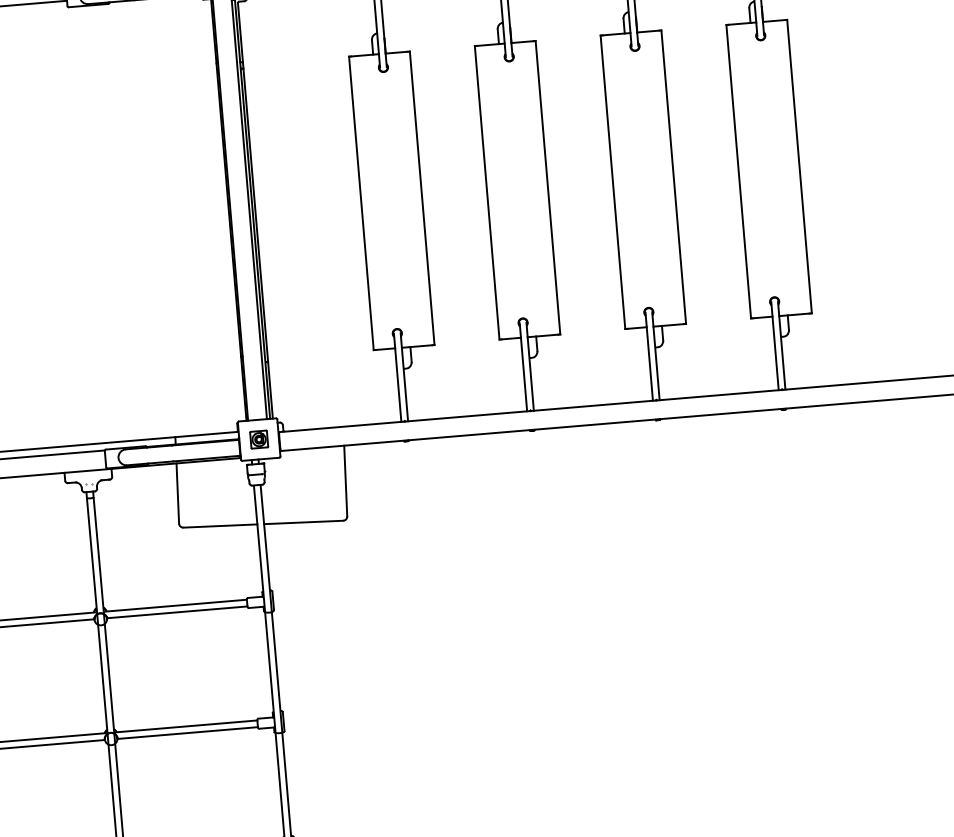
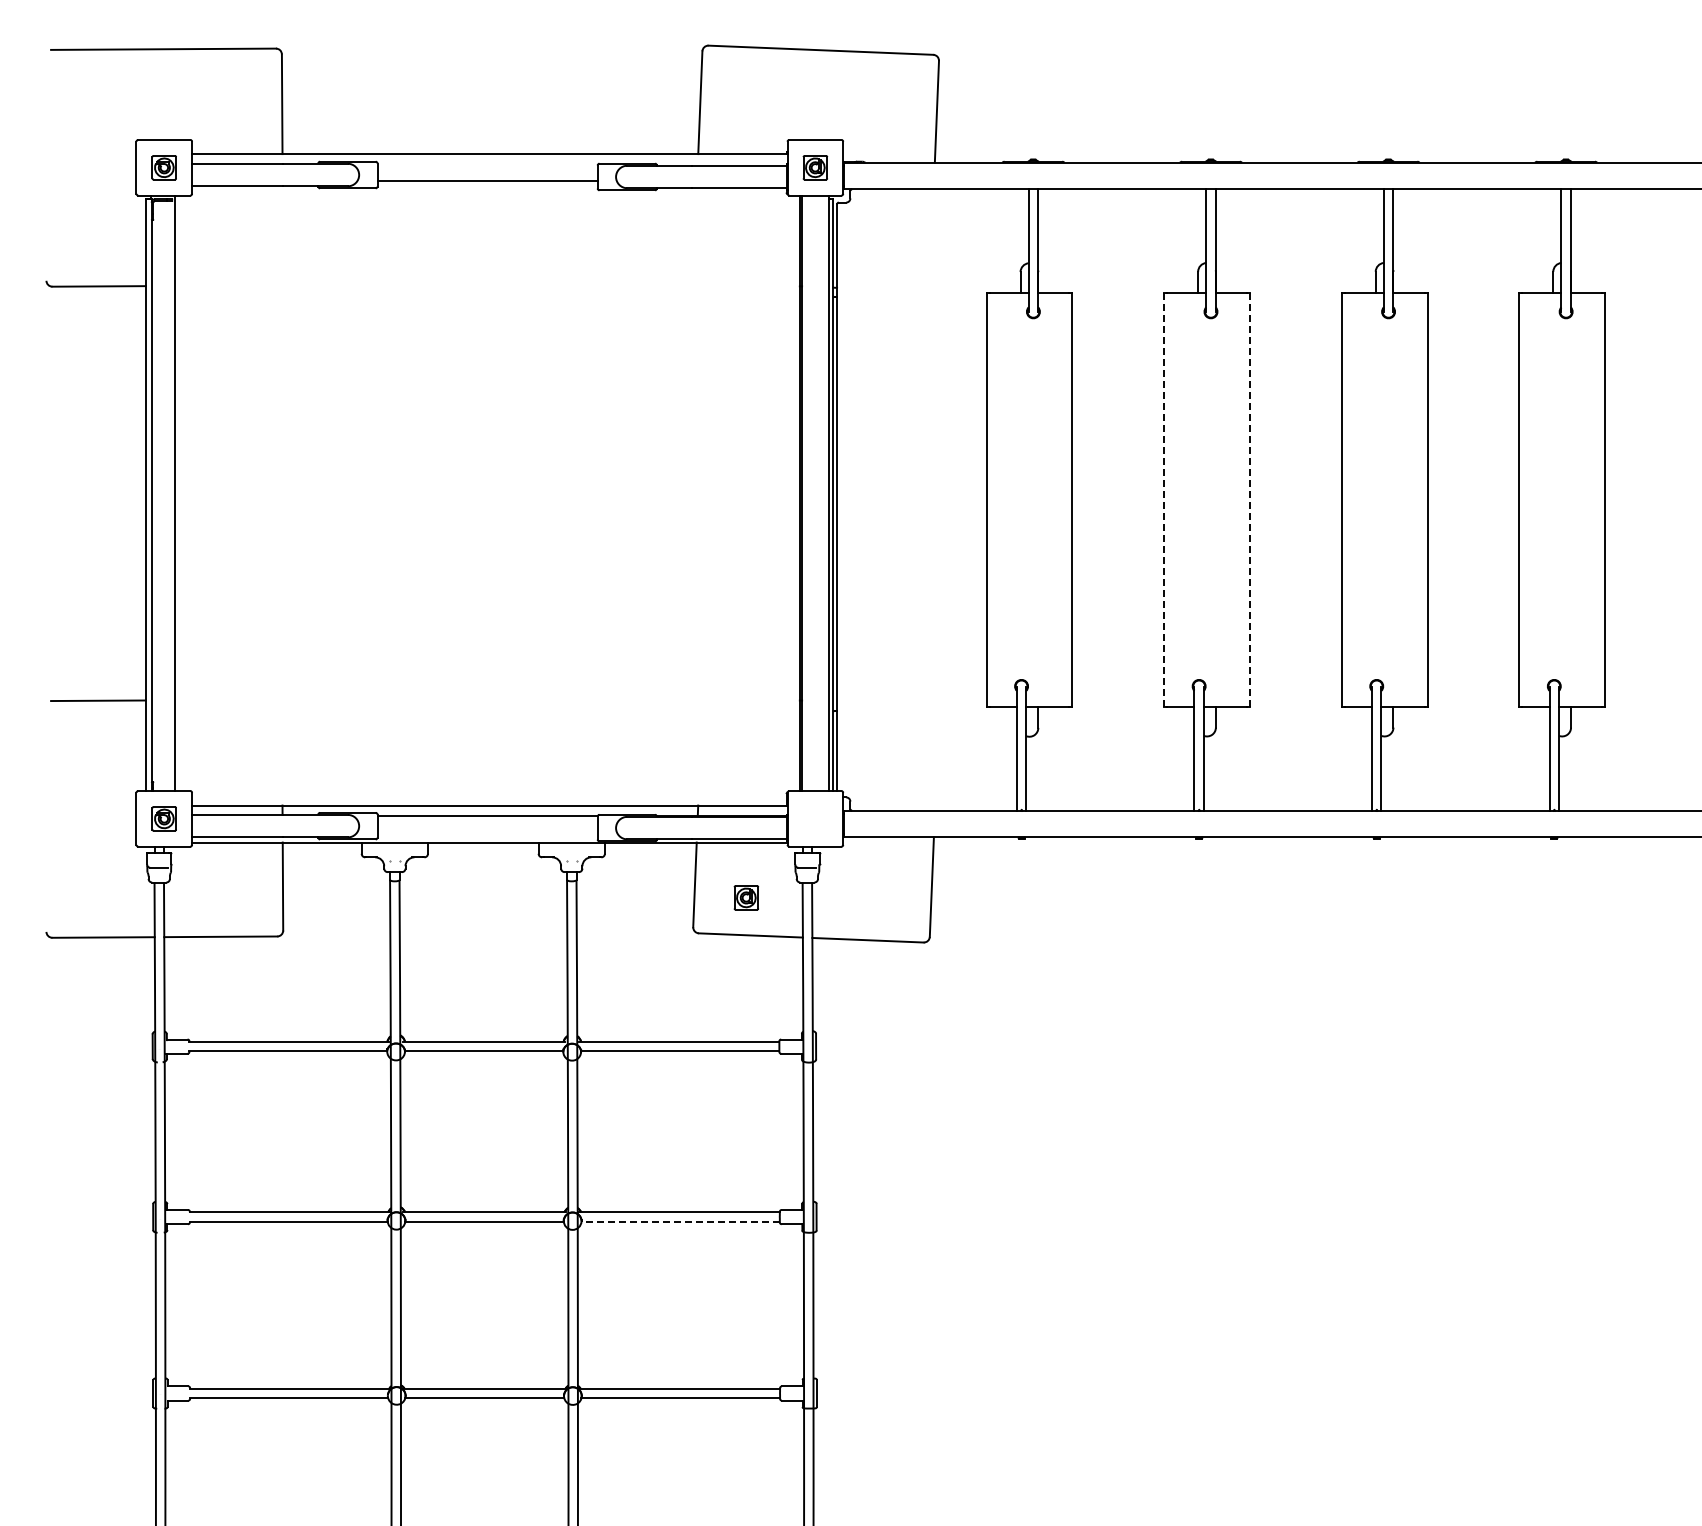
line: (547, 187) -> (1249, 499), solid -> dashed
line: (487, 193) -> (1164, 500), solid -> dashed
part: (258, 439) -> (745, 897), moved
line: (187, 732) -> (680, 1221), solid -> dashed

